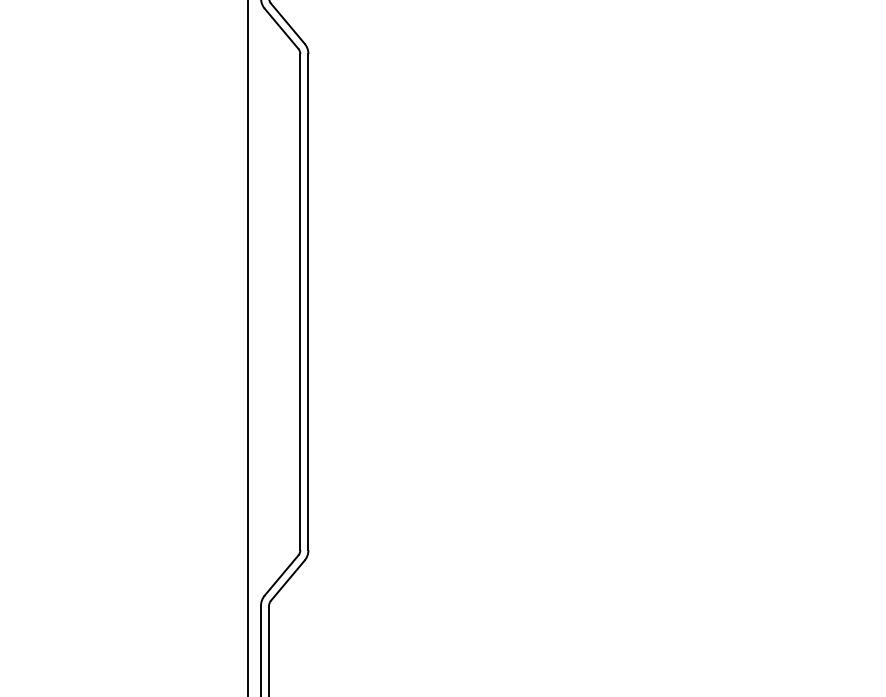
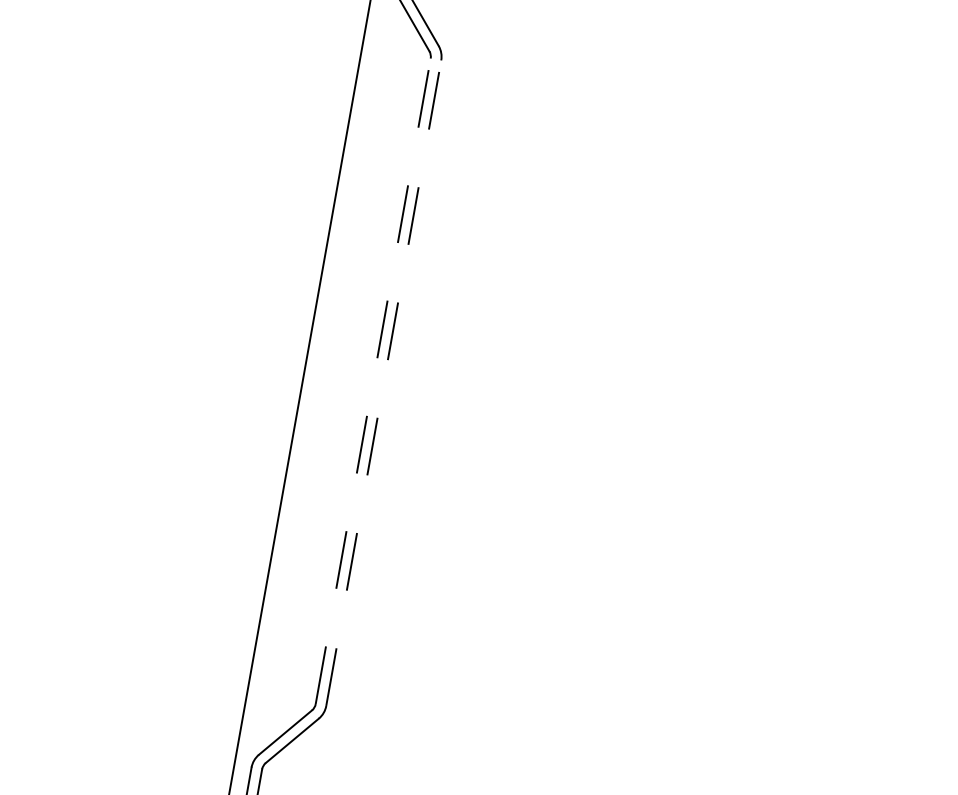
line: (300, 301) -> (373, 380), solid -> dashed
line: (308, 301) -> (383, 382), solid -> dashed

